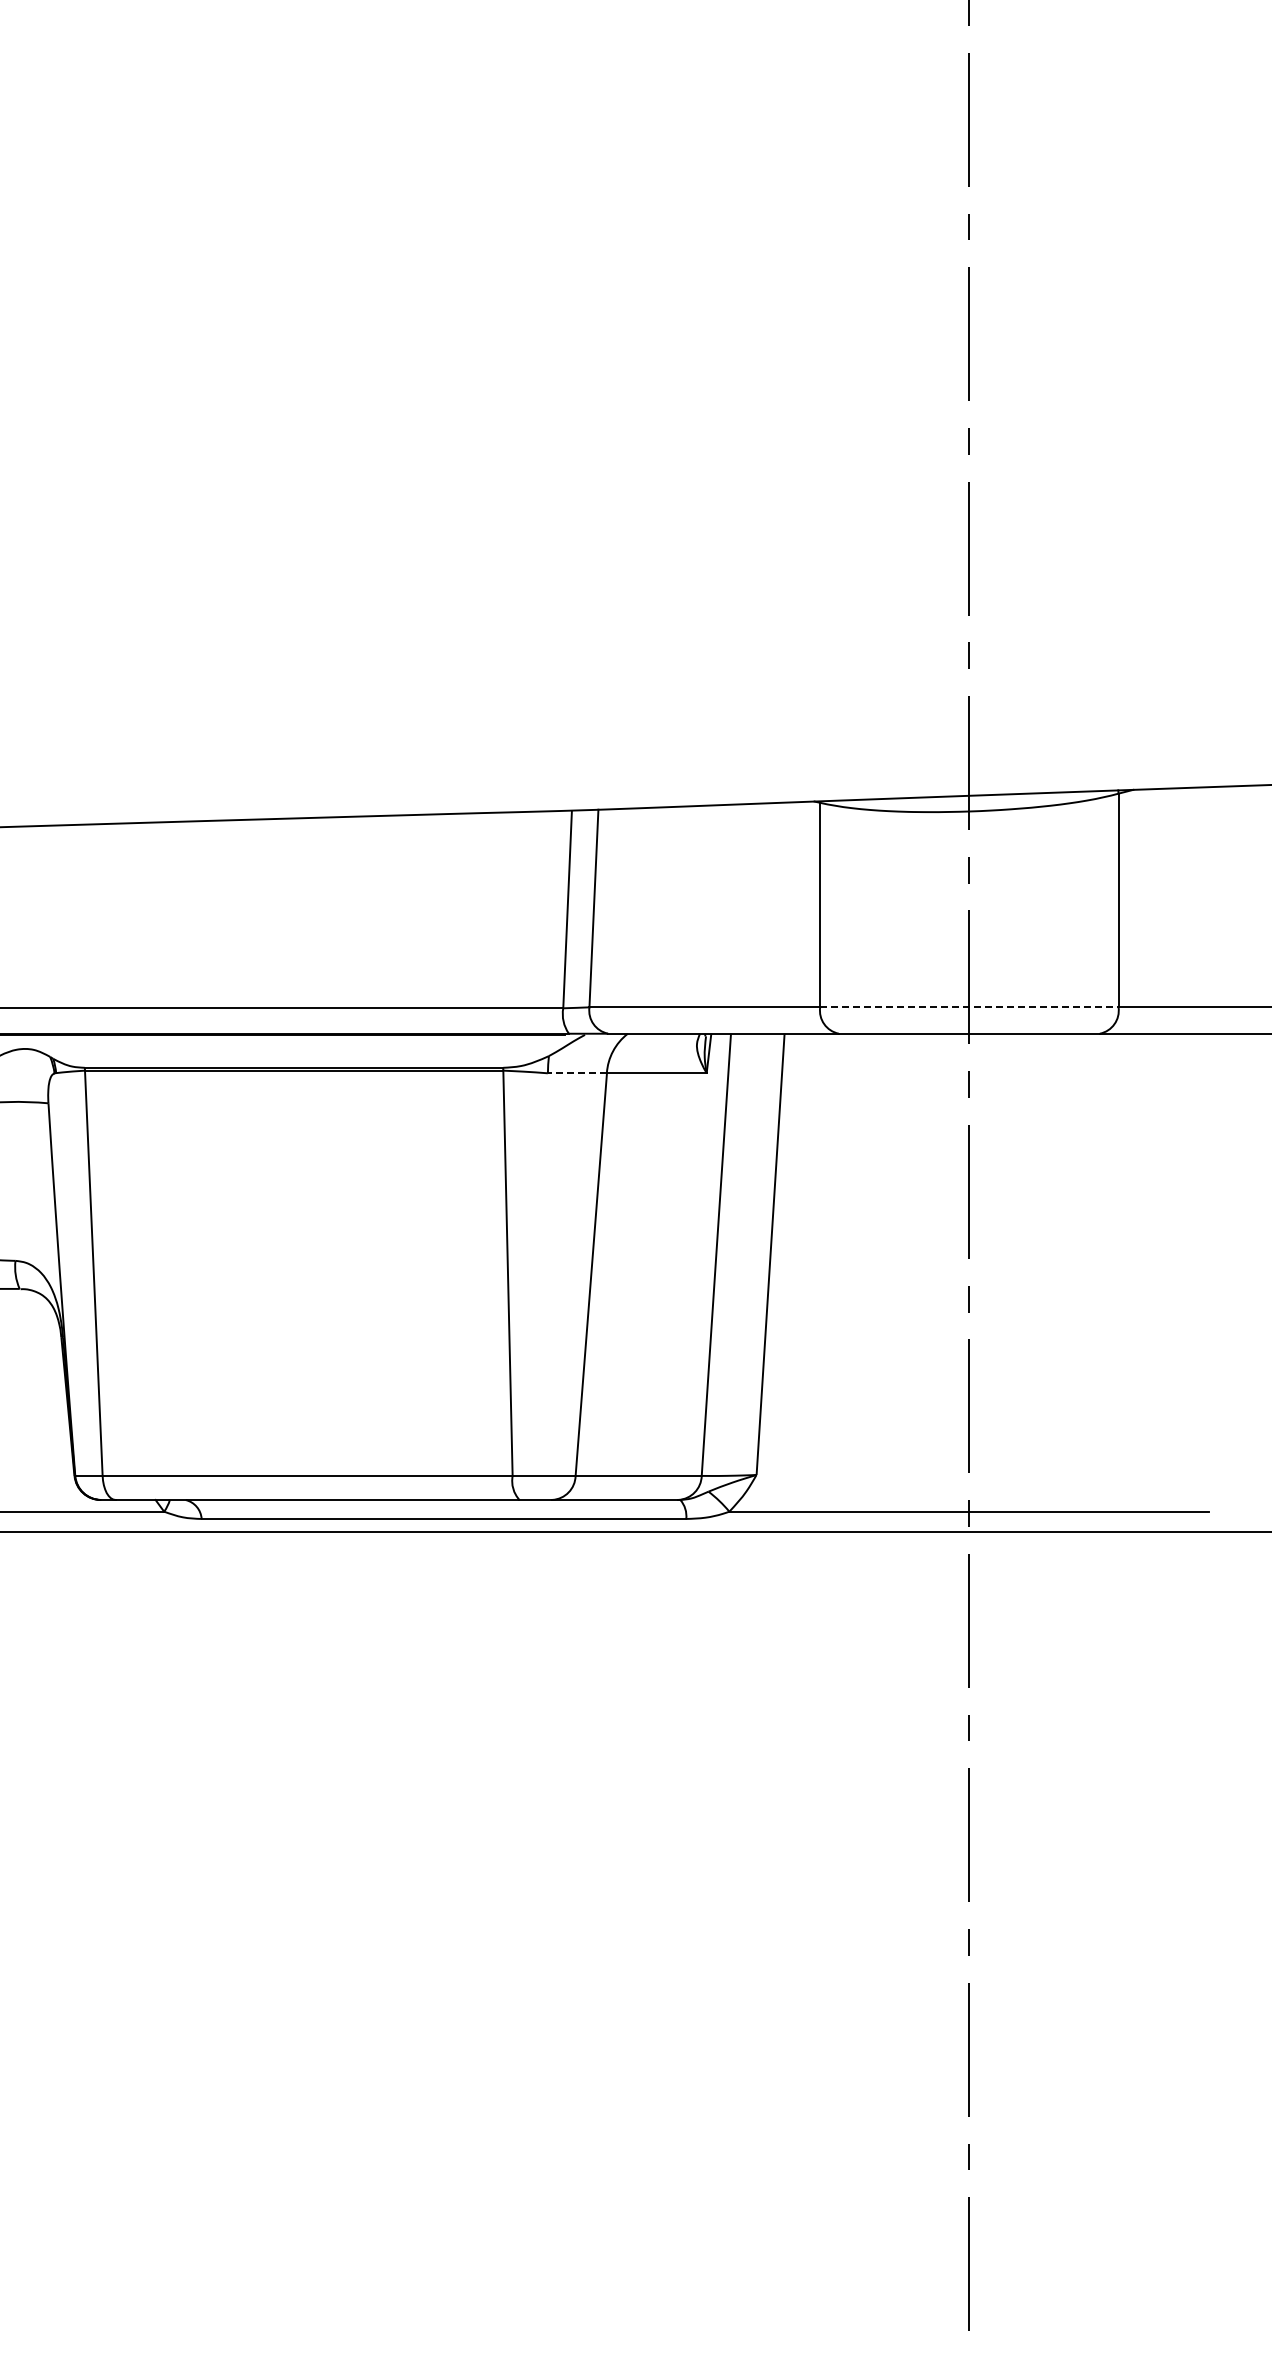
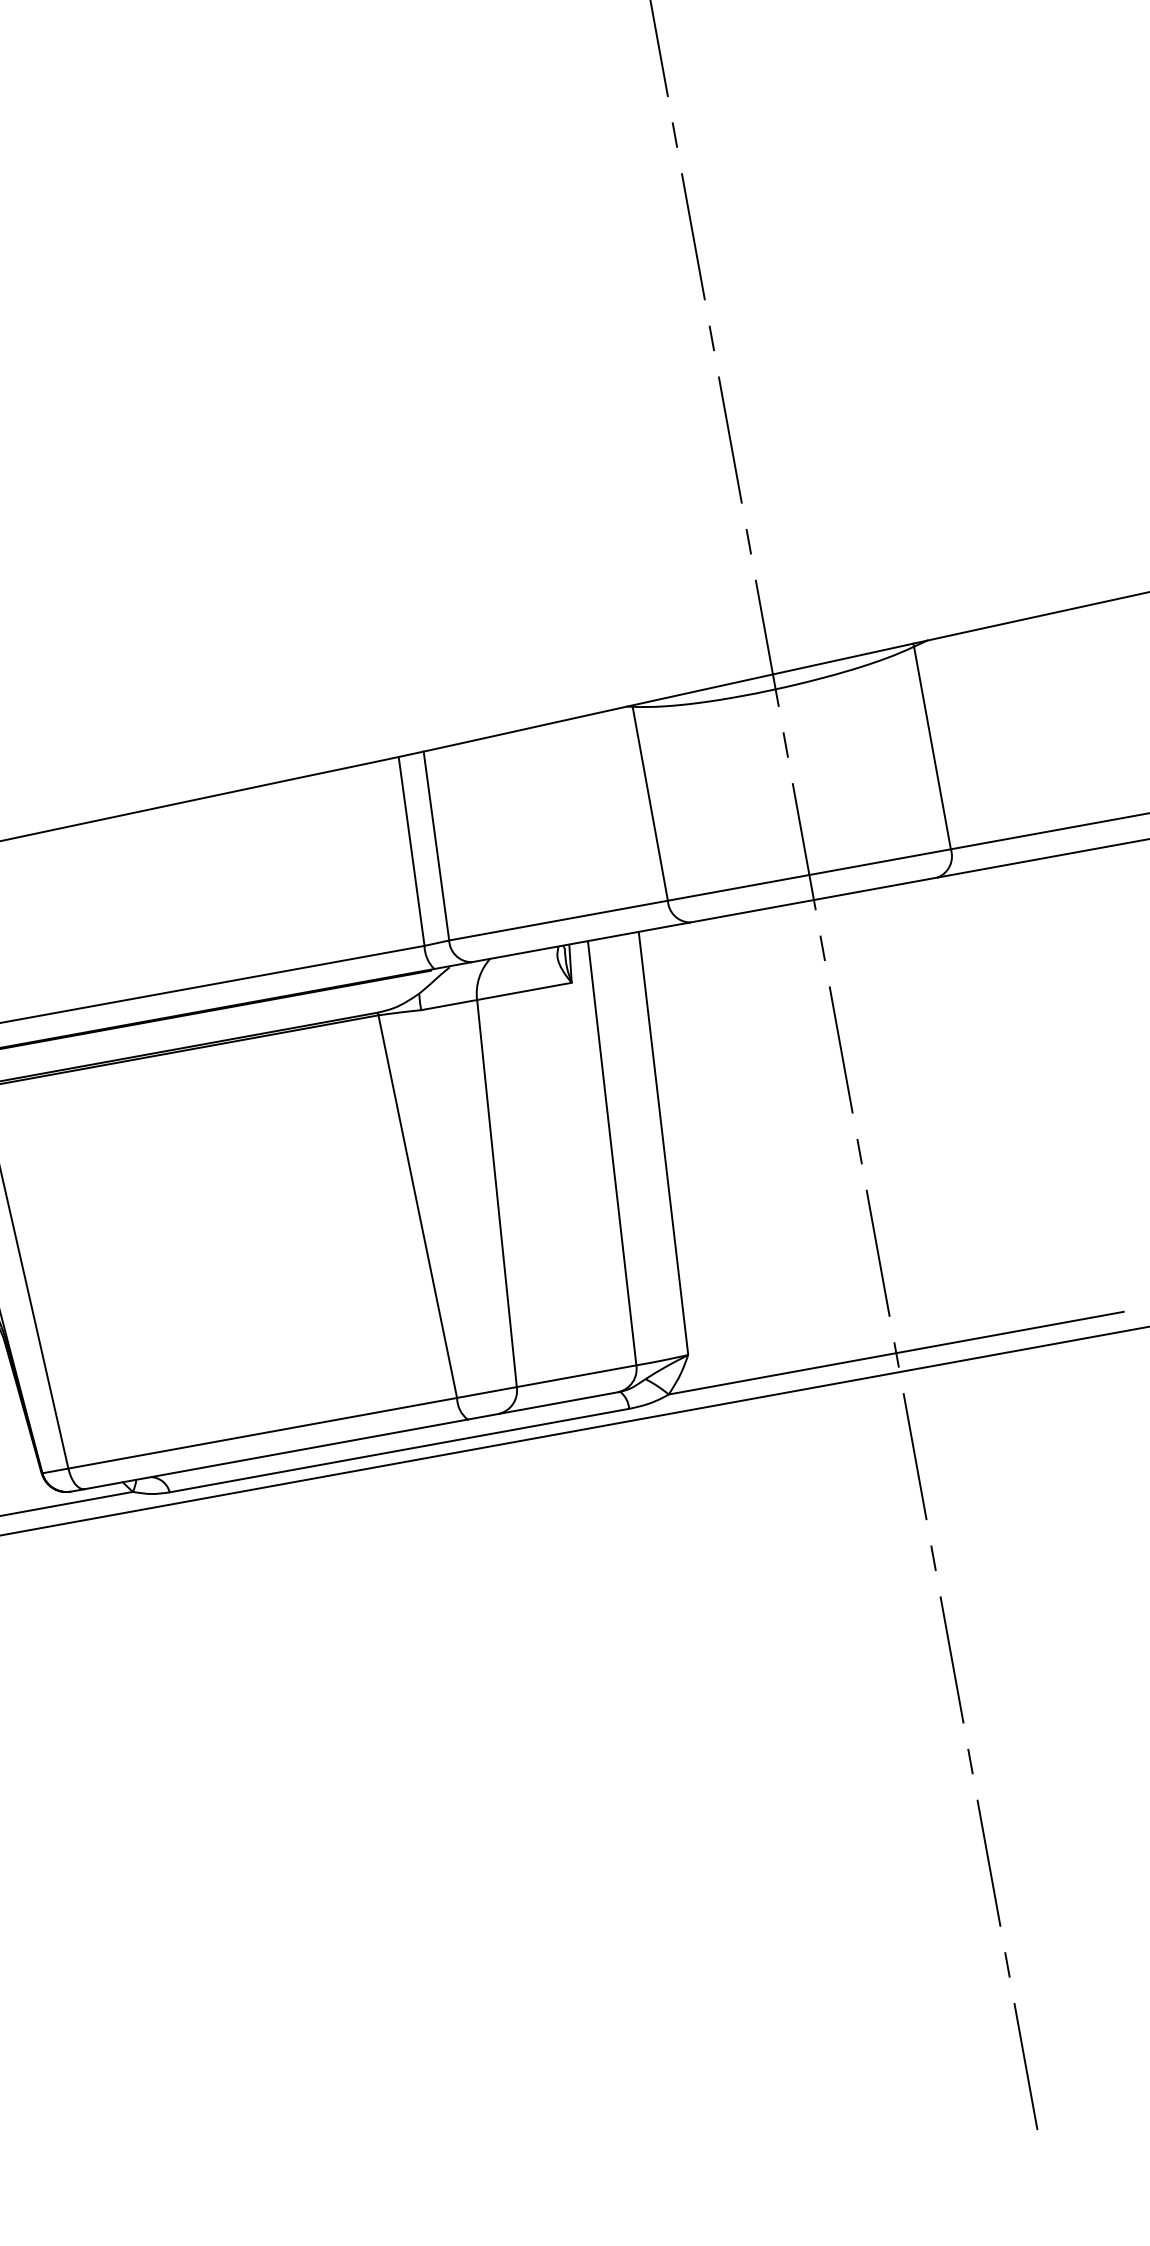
line: (969, 1007) -> (809, 875), dashed -> solid
line: (577, 1073) -> (449, 1005), dashed -> solid

